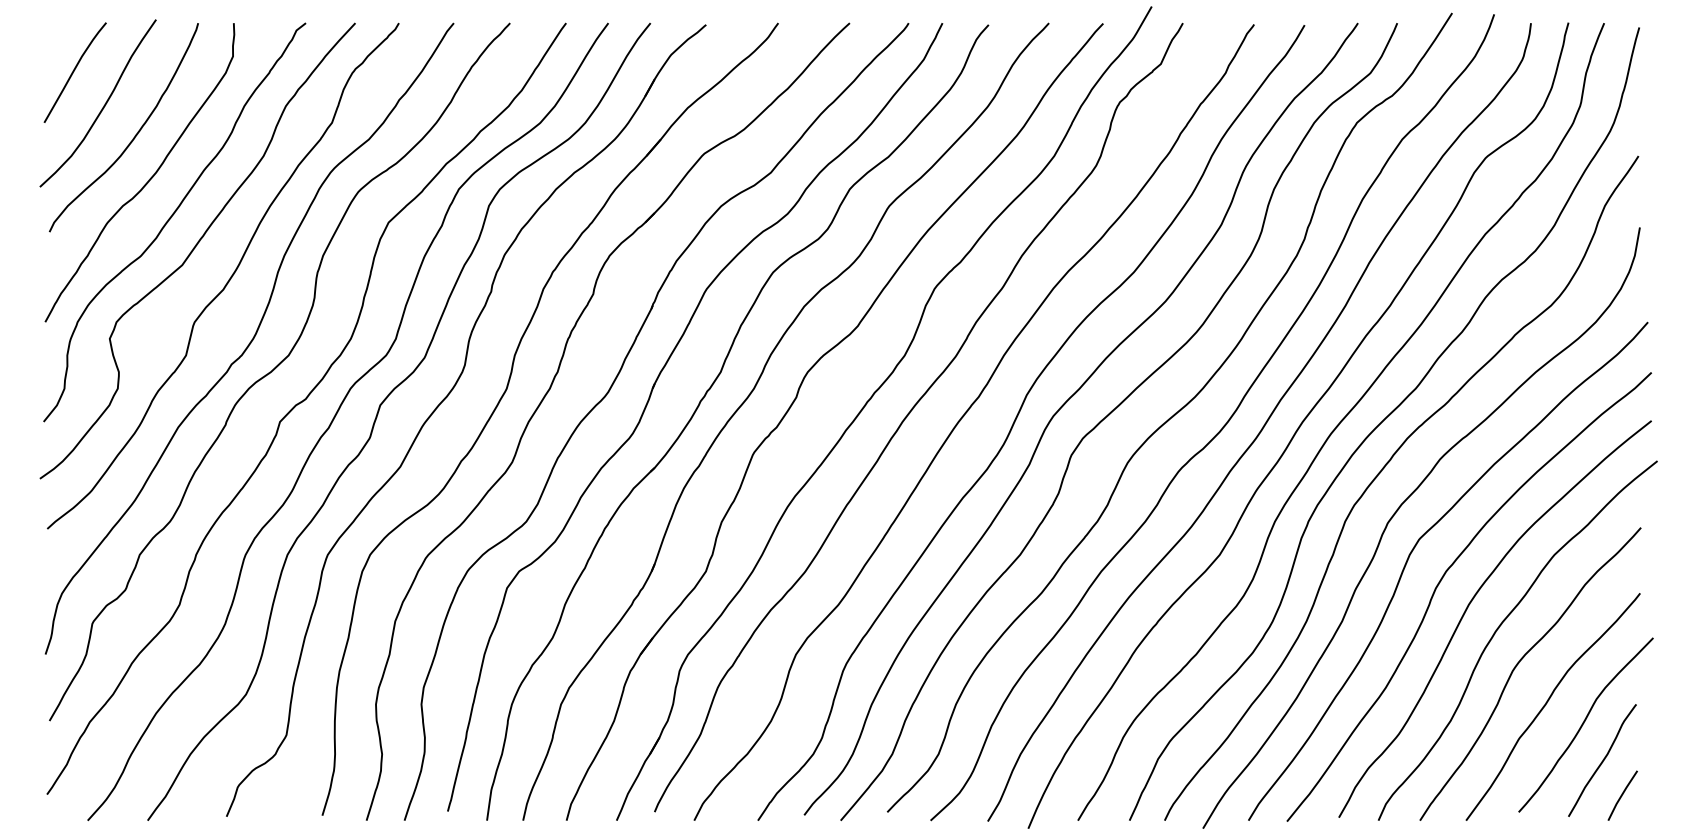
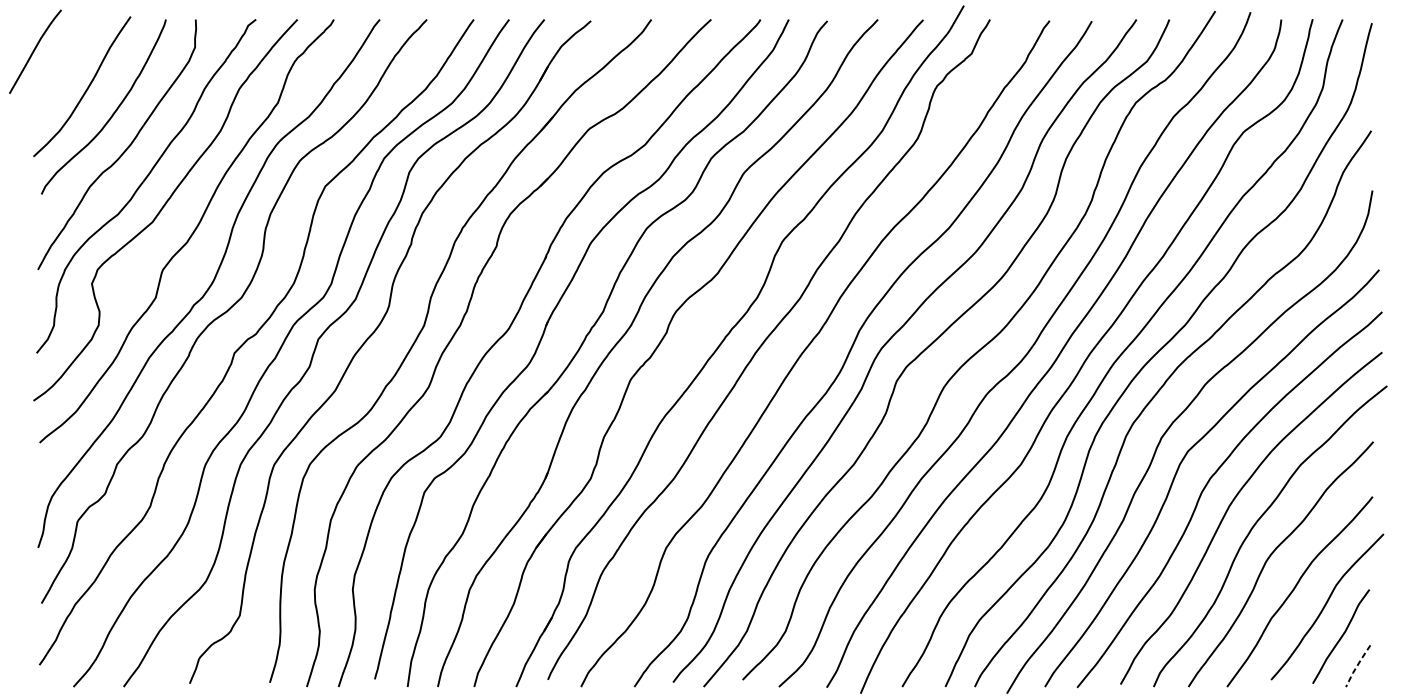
curve: (74, 71) -> (34, 50), moved
line: (1621, 795) -> (1357, 665), solid -> dashed

